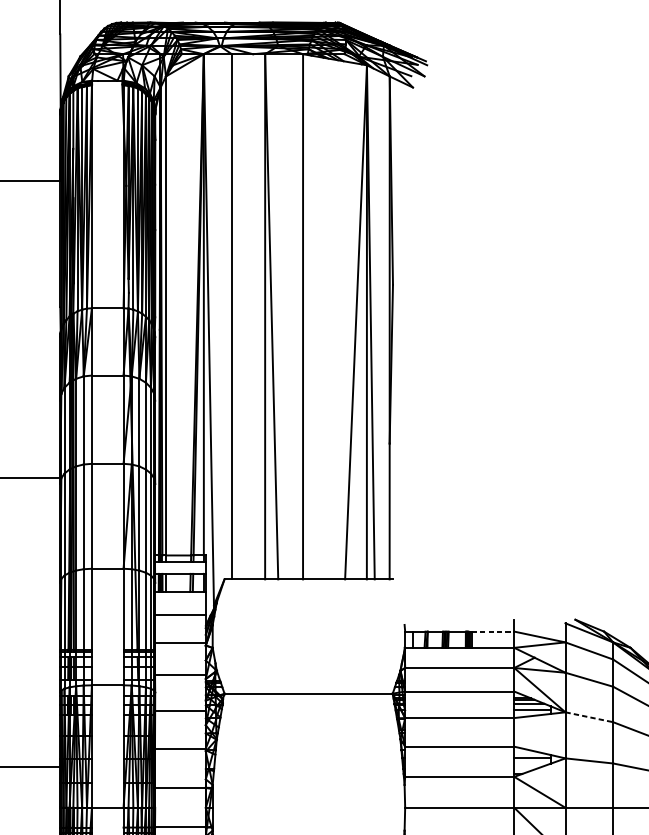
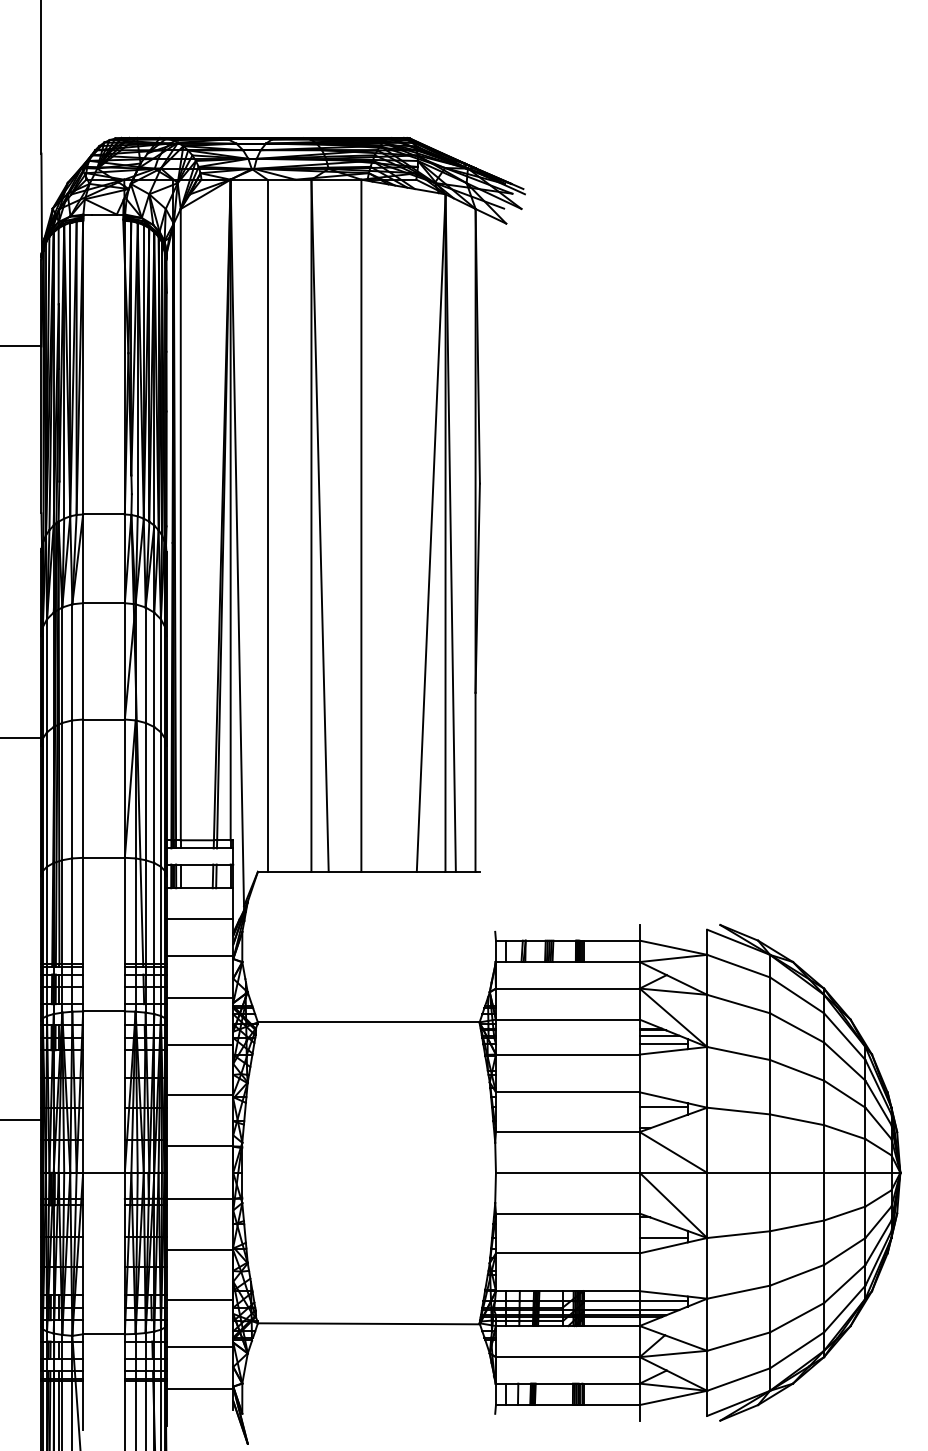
line: (493, 631) -> (612, 940), dashed -> solid
line: (589, 717) -> (739, 1053), dashed -> solid

